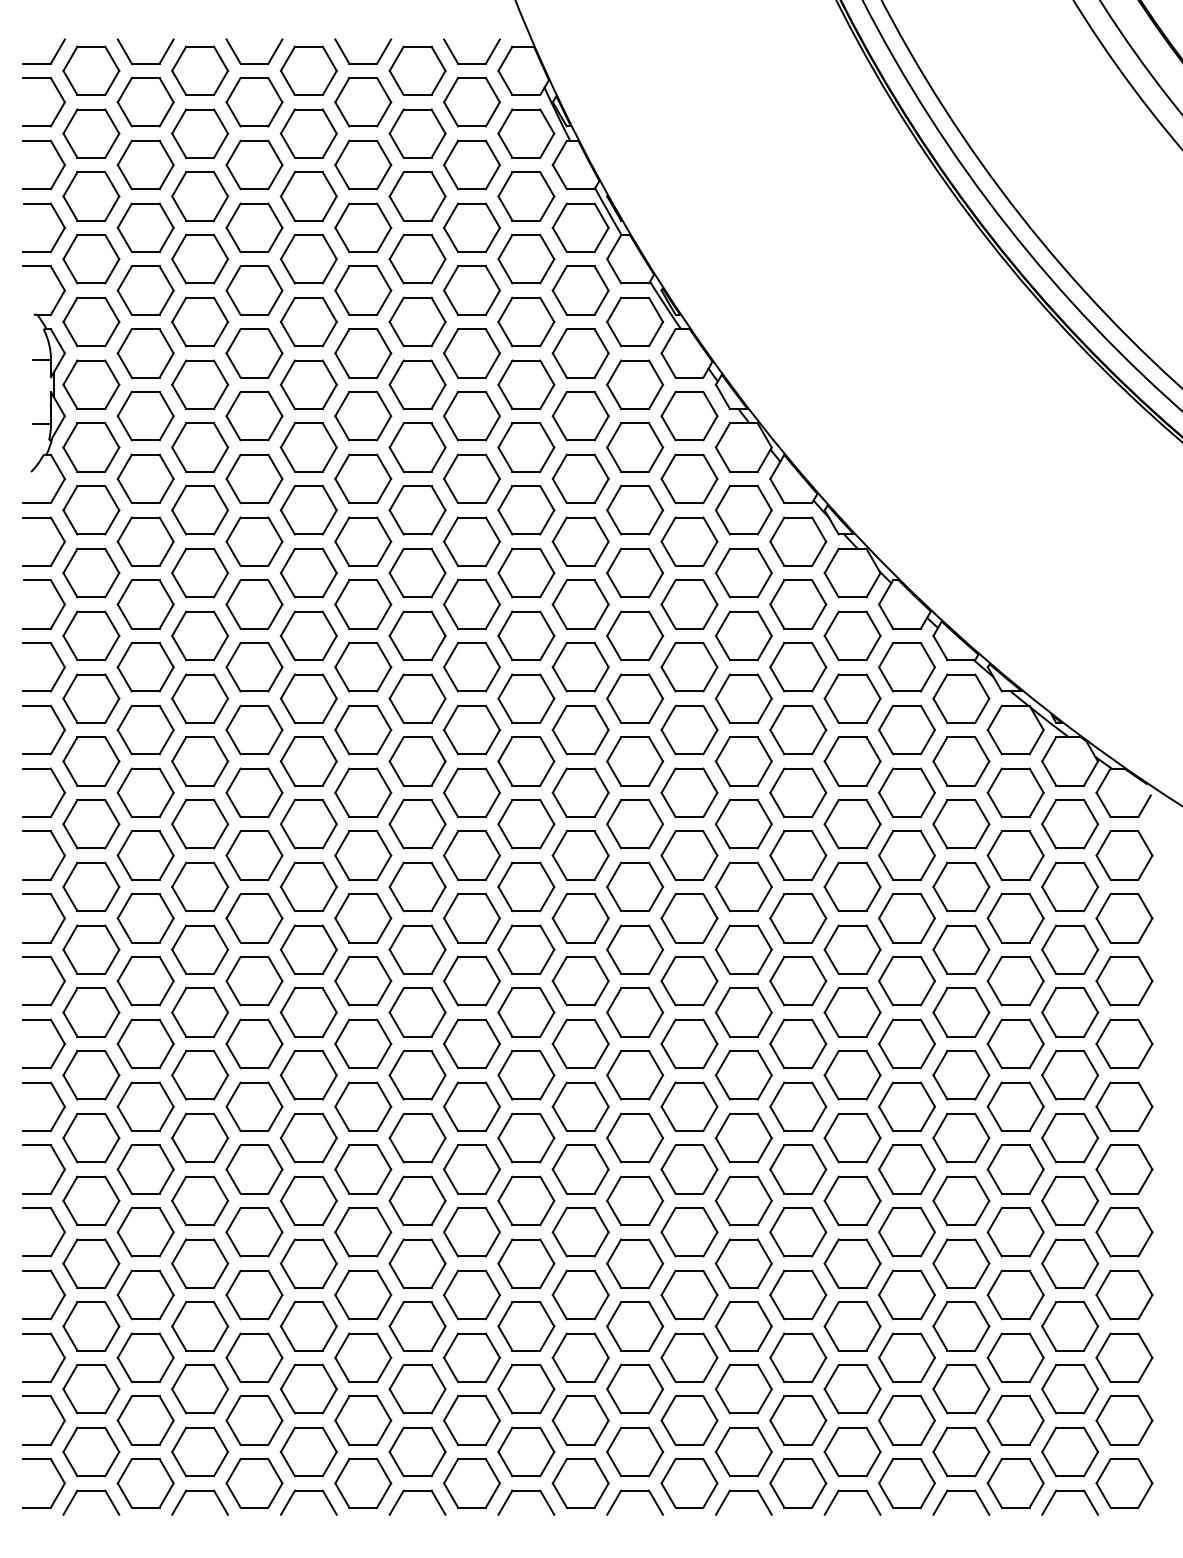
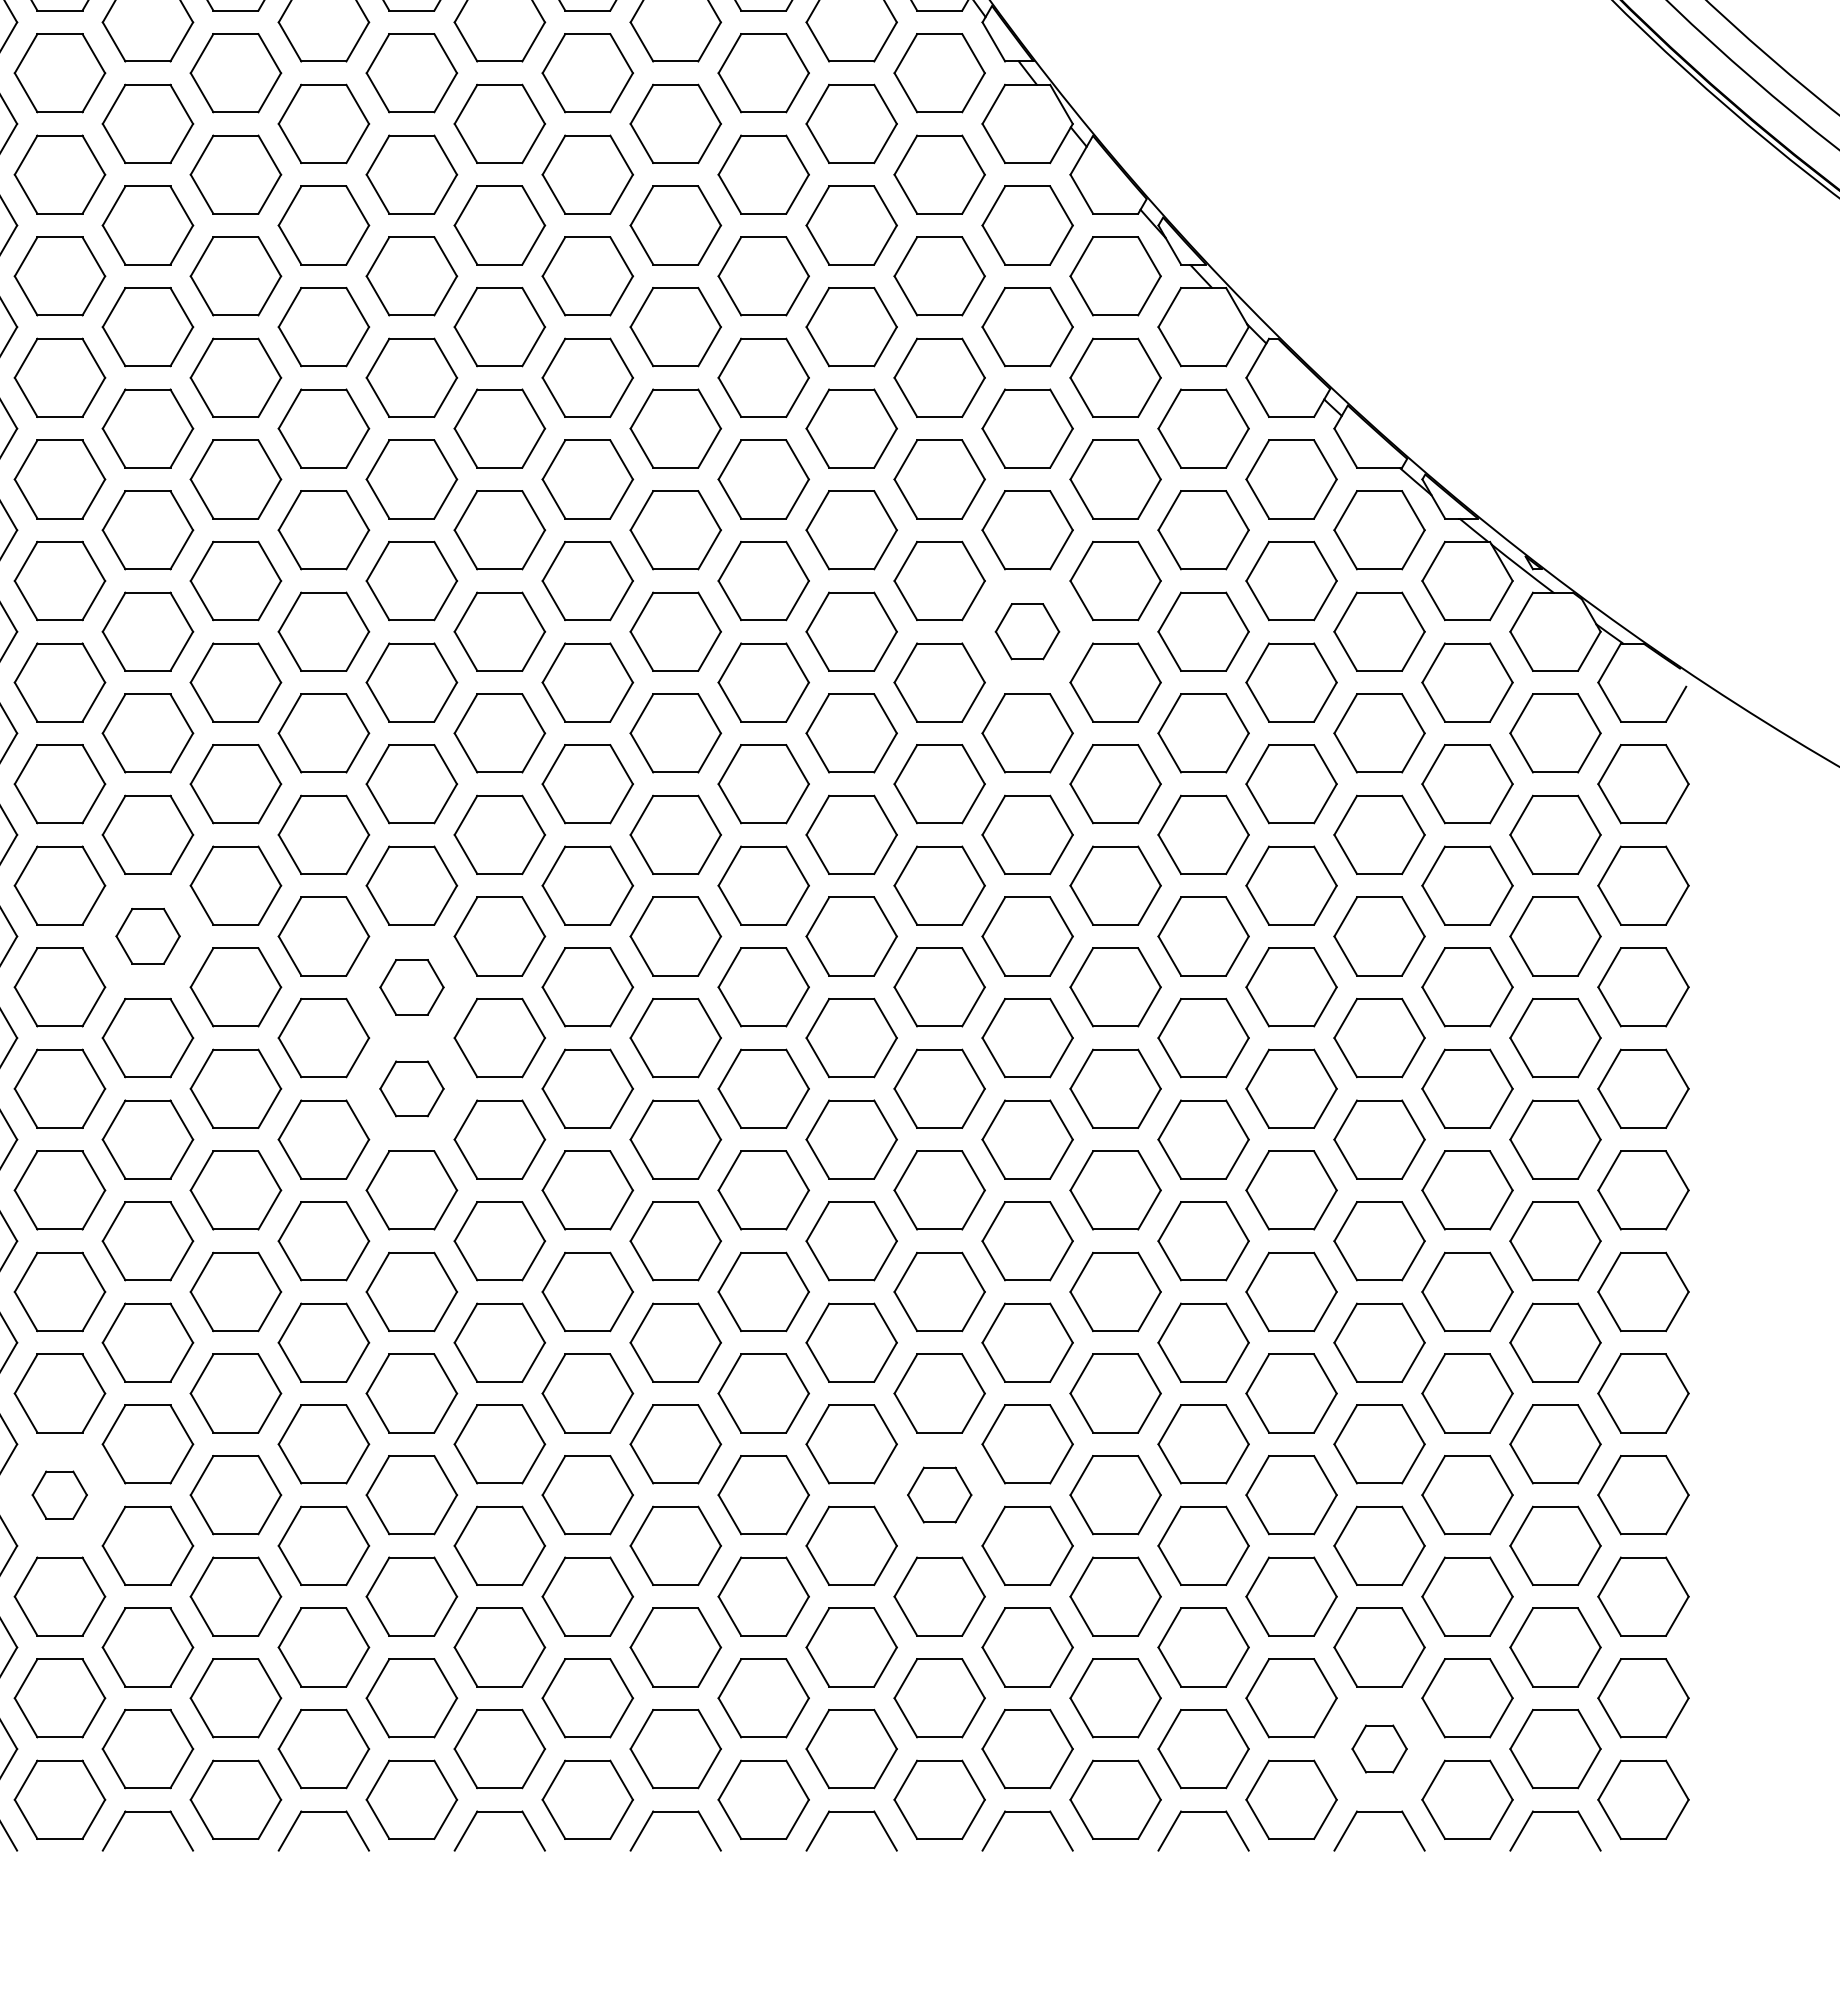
part: (743, 761) -> (1027, 631), size x0.7
part: (200, 949) -> (148, 936), size x0.7
part: (363, 981) -> (412, 987), size x0.7
part: (363, 1043) -> (412, 1088), size x0.7
part: (145, 1294) -> (59, 1494), size x0.6
part: (689, 1294) -> (939, 1494), size x0.7
part: (961, 1451) -> (1379, 1748), size x0.6

